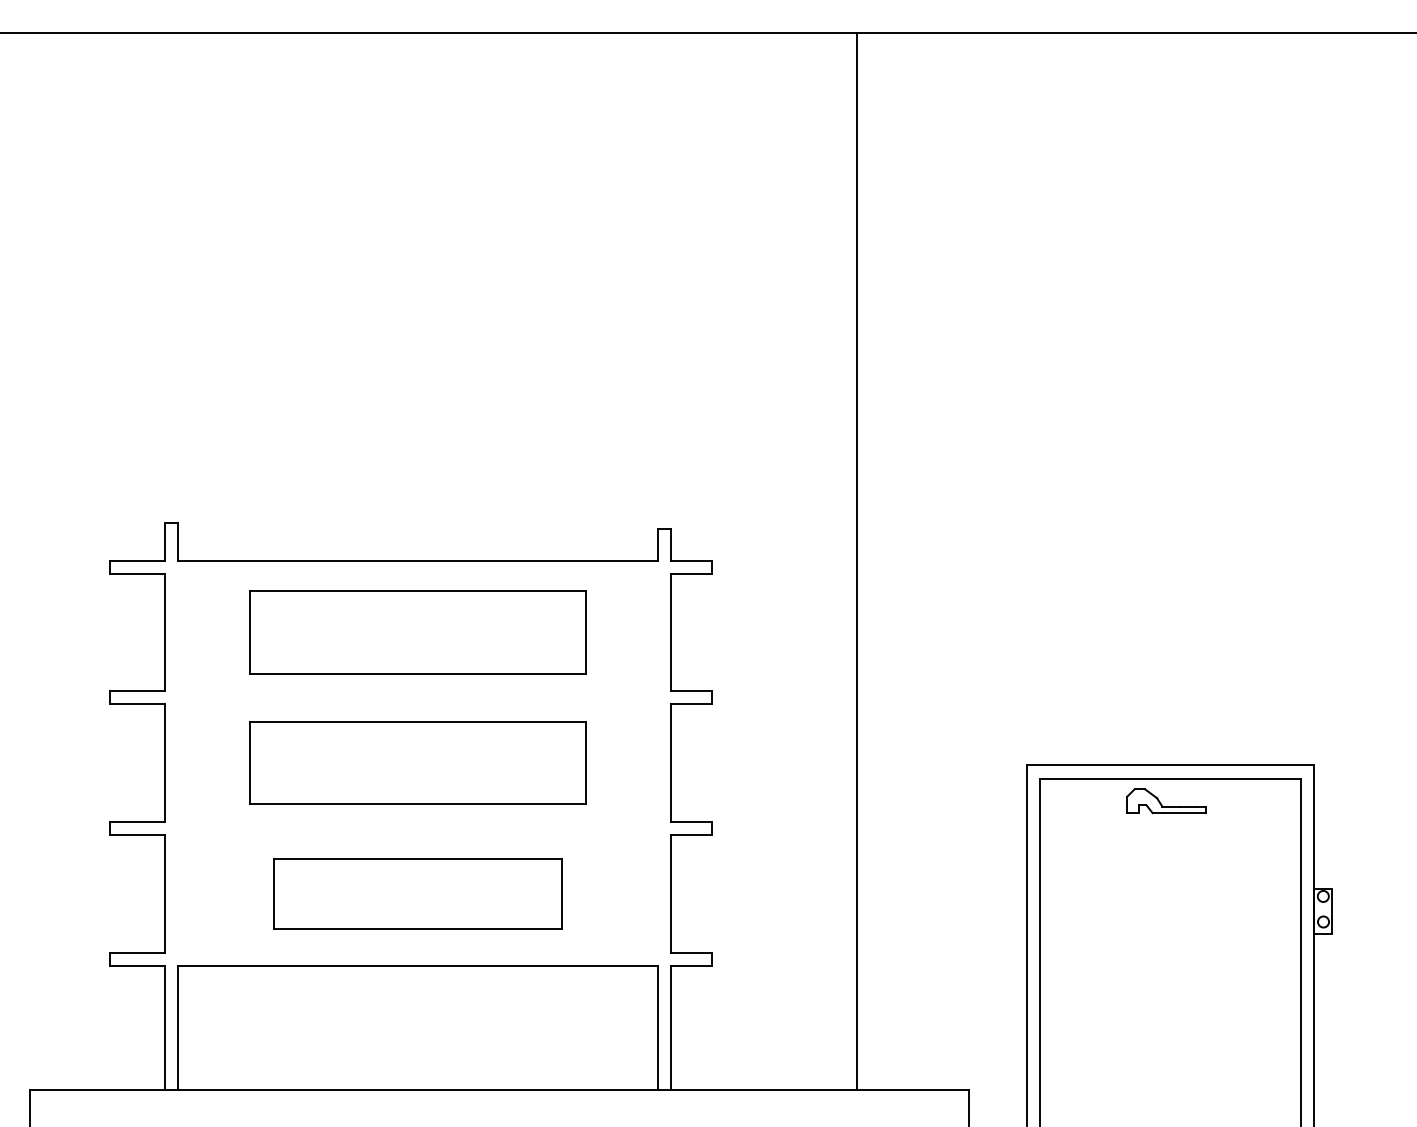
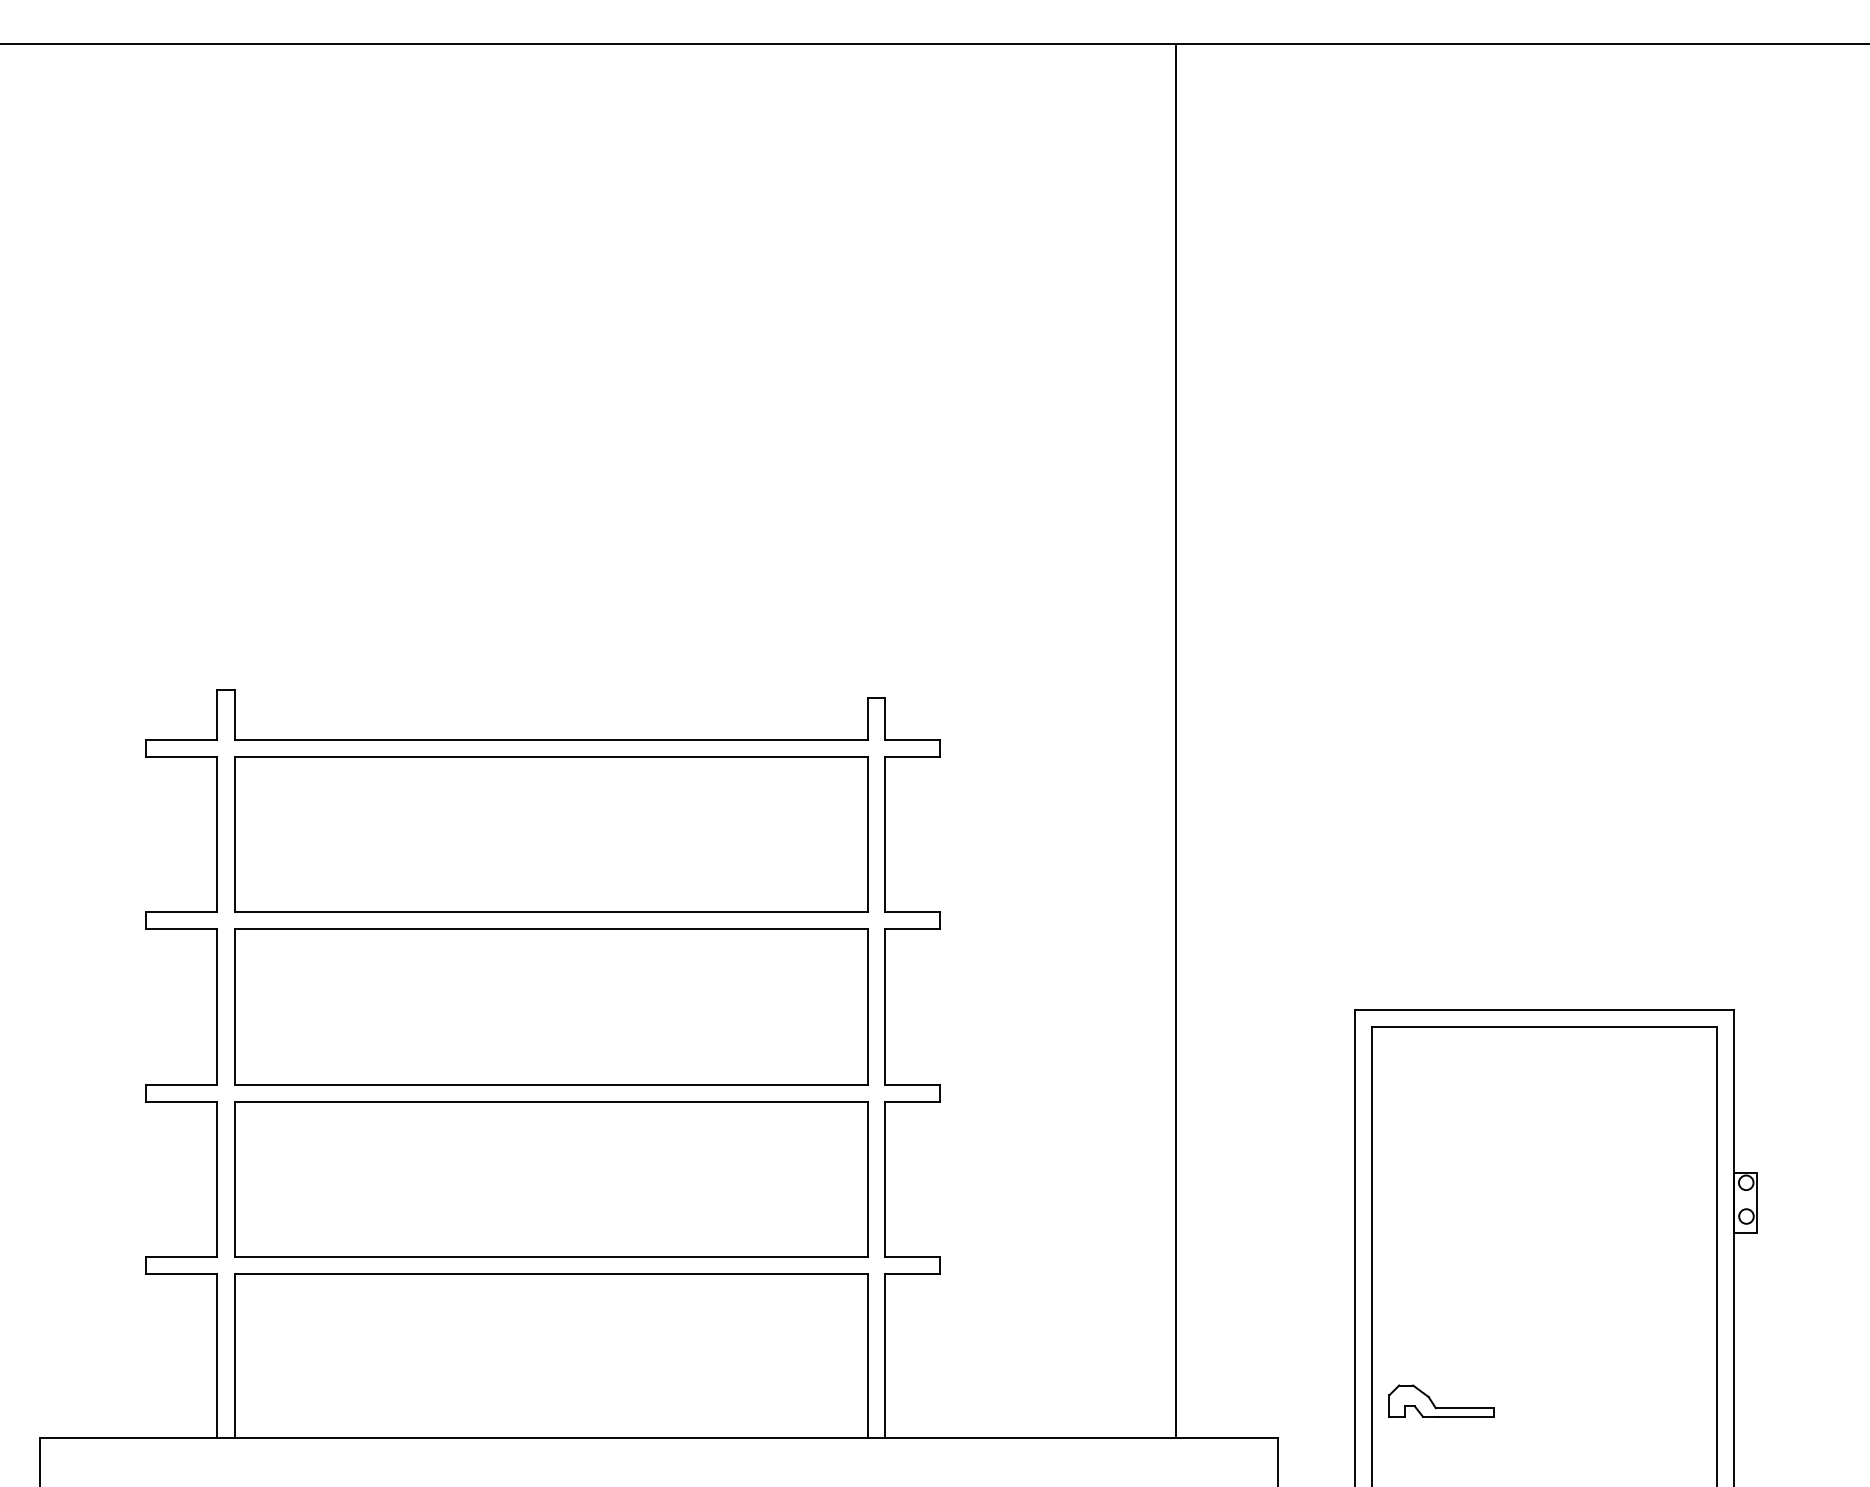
line: (856, 561) -> (1175, 741), moved
part: (417, 632) -> (551, 834), size x1.43
part: (417, 762) -> (551, 1006), size x1.43
part: (1166, 806) -> (1441, 1407), moved
part: (417, 893) -> (551, 1179), size x1.67

